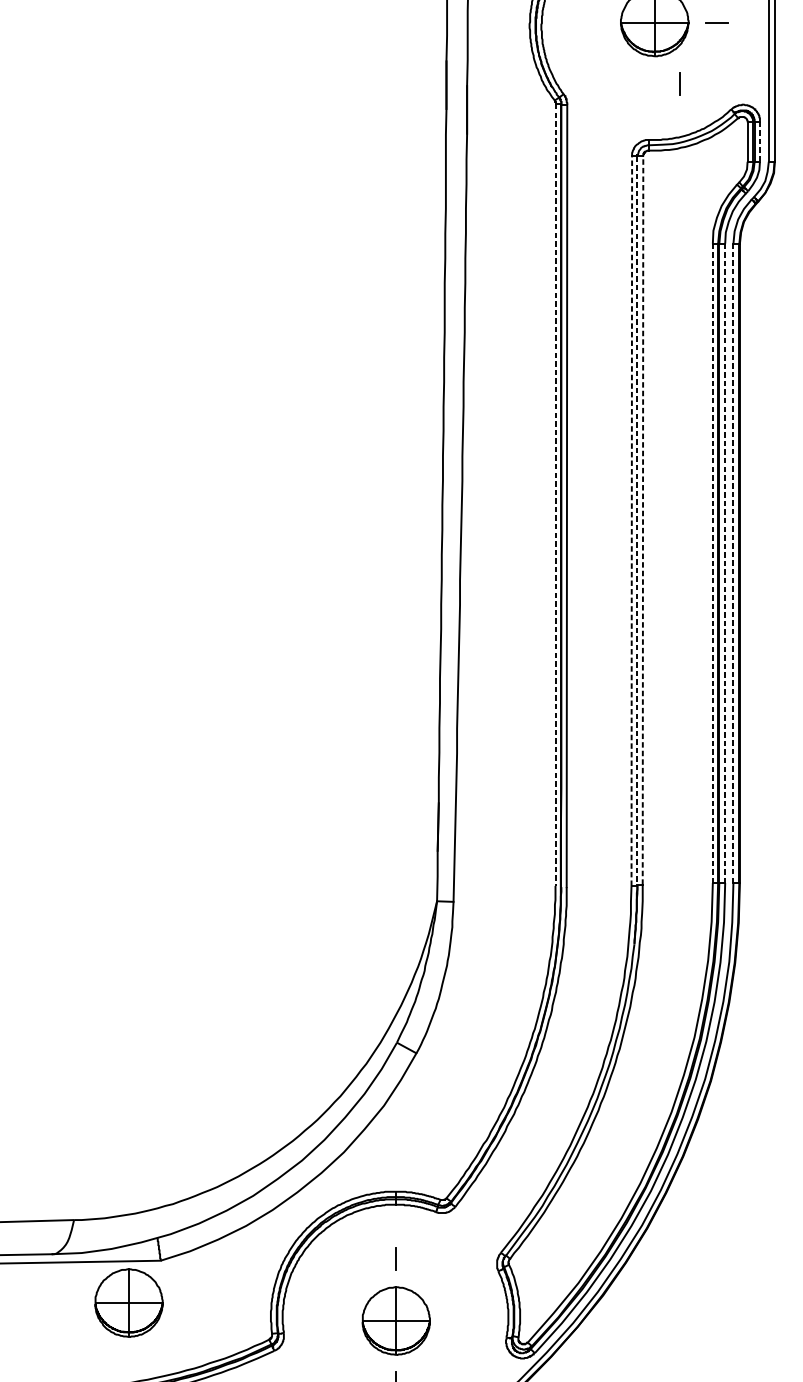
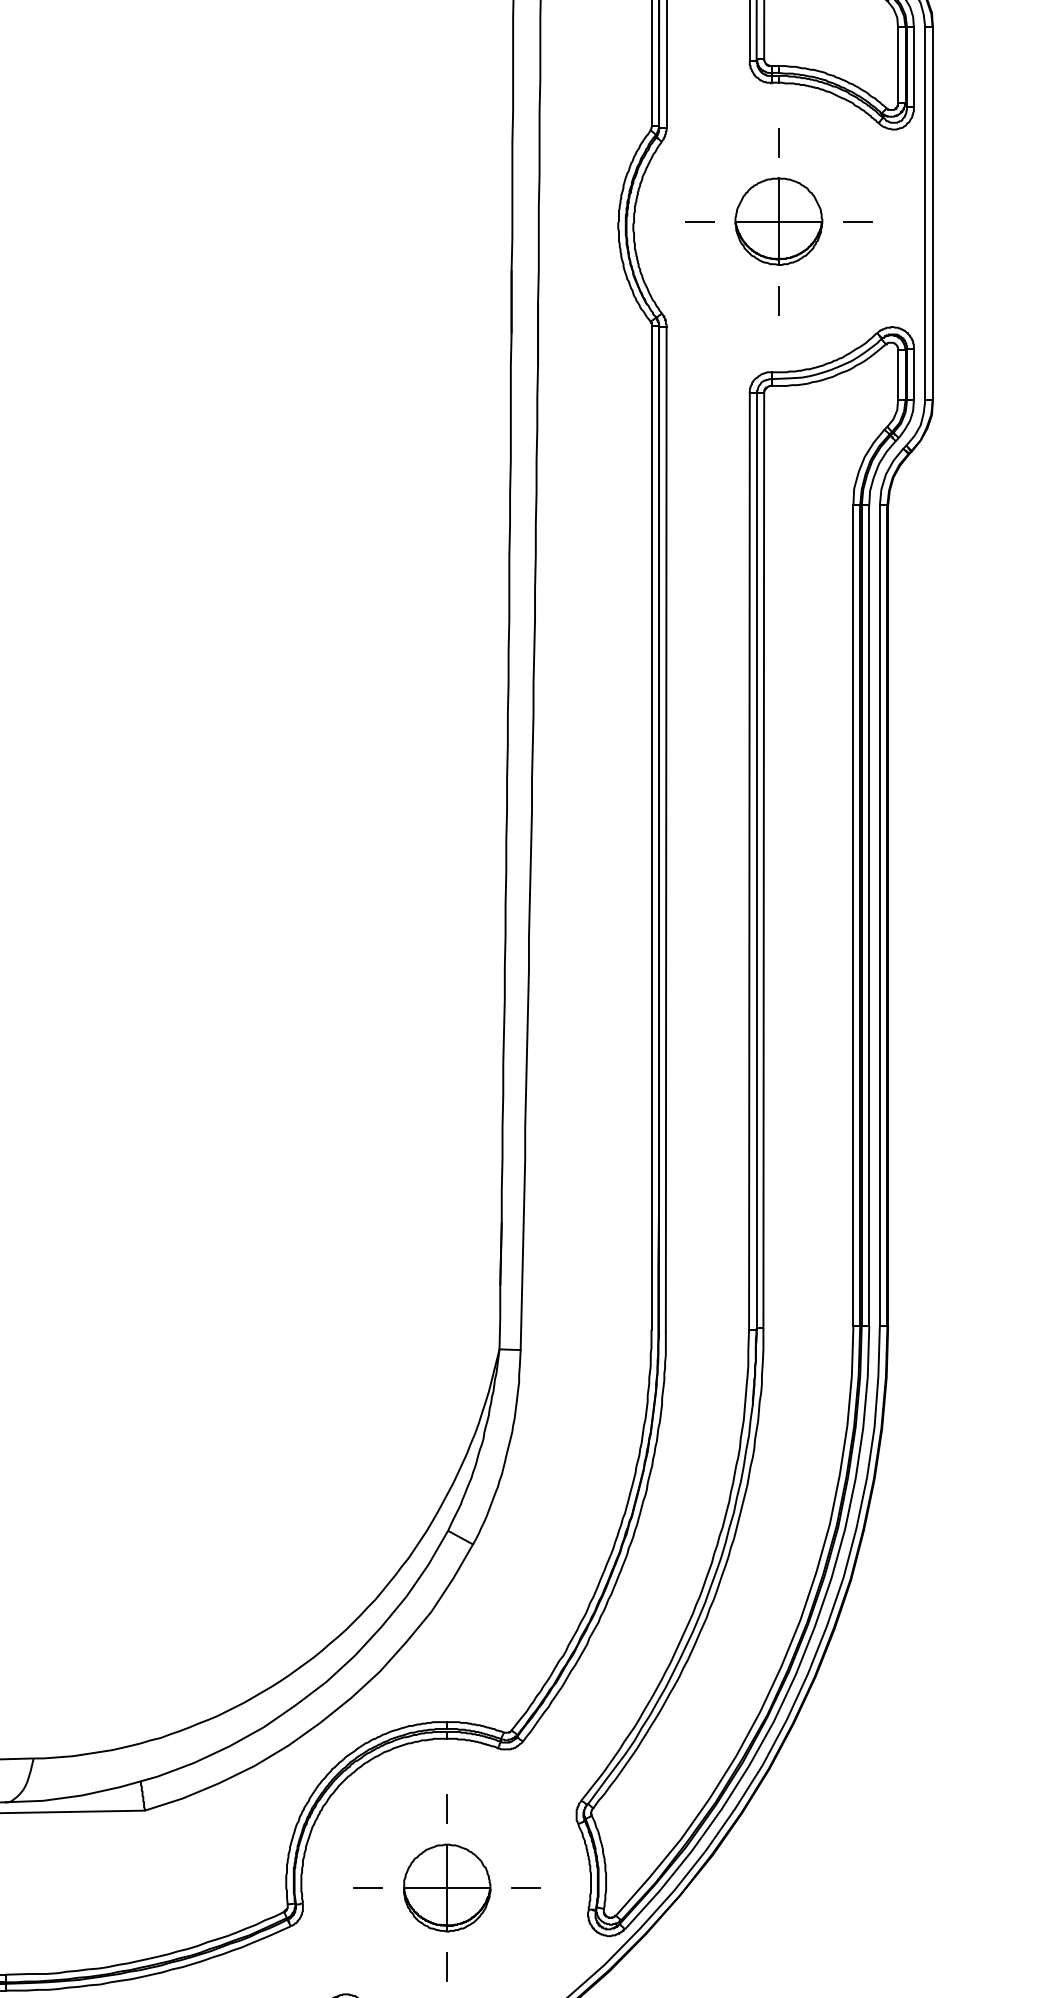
line: (593, 22) -> (700, 221), added
line: (679, 84) -> (778, 300), moved
line: (759, 141) -> (913, 374), dashed -> solid
line: (555, 494) -> (651, 827), dashed -> solid
line: (642, 520) -> (763, 860), dashed -> solid
line: (631, 521) -> (749, 861), dashed -> solid
line: (637, 521) -> (756, 862), dashed -> solid
line: (733, 563) -> (879, 915), dashed -> solid
line: (712, 564) -> (853, 916), dashed -> solid
line: (725, 564) -> (869, 916), dashed -> solid
part: (129, 1302) -> (104, 1864), removed
line: (334, 1320) -> (368, 1887), added
line: (458, 1320) -> (526, 1887), added

